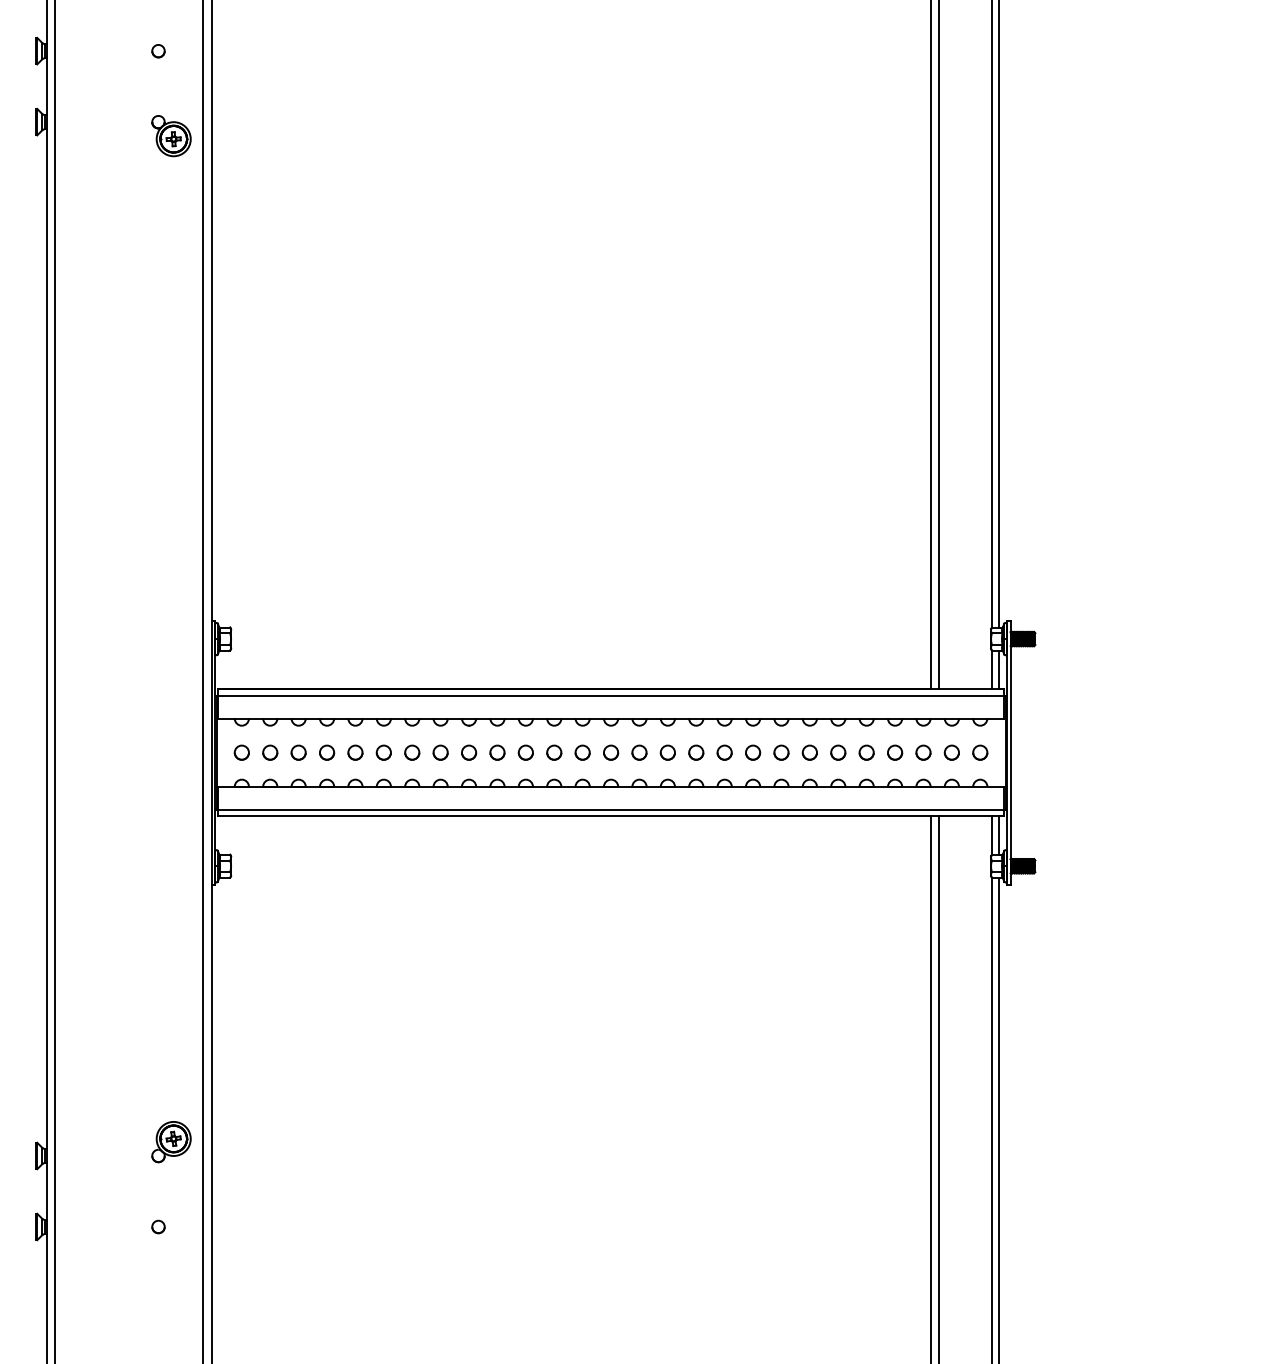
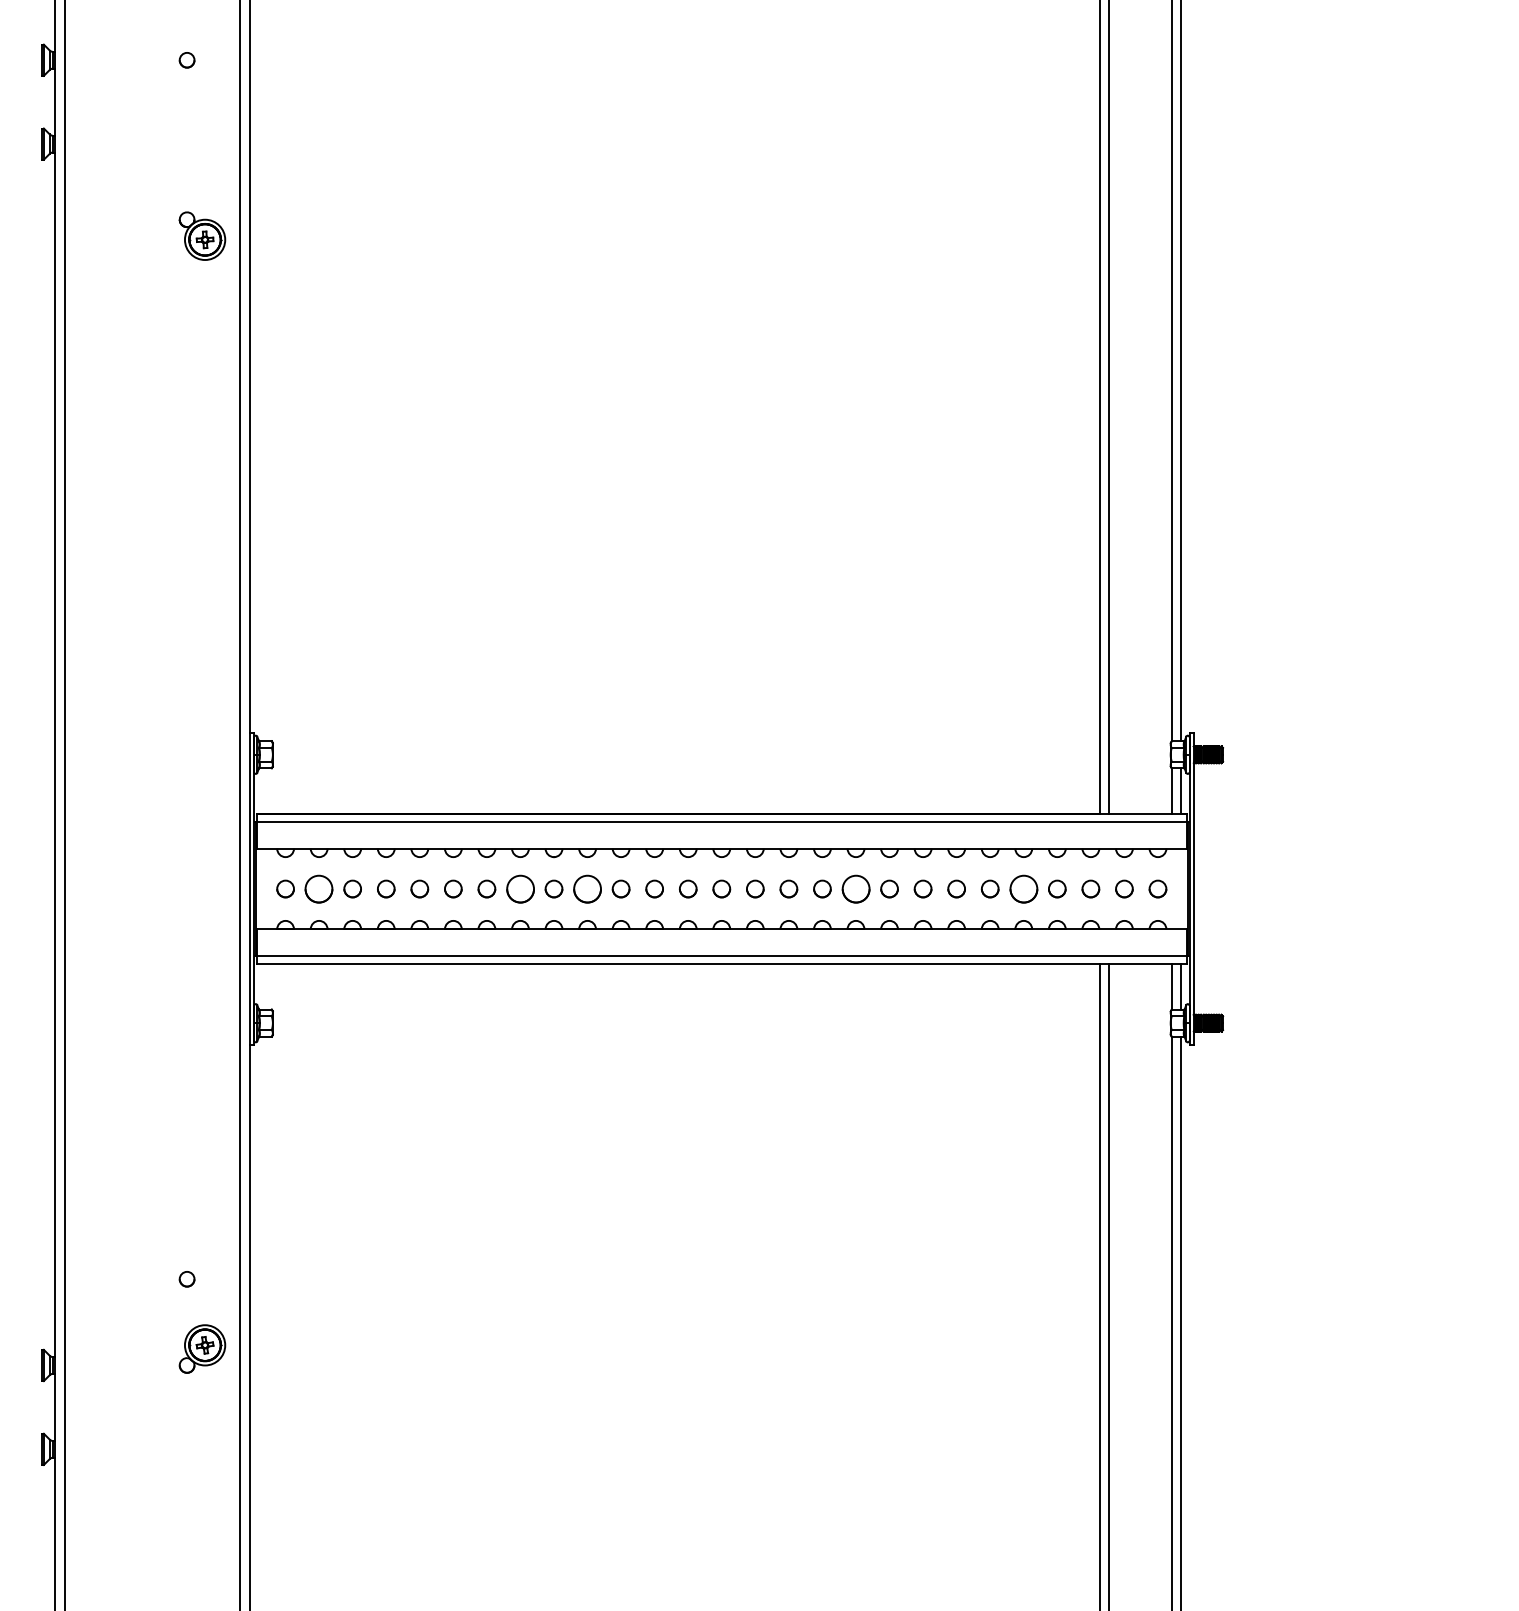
part: (171, 136) -> (202, 236), moved
circle: (270, 752) -> (319, 888), size x1.6
circle: (440, 752) -> (520, 888), size x1.6
circle: (497, 752) -> (587, 888), size x1.6
circle: (724, 752) -> (855, 888), size x1.6
circle: (866, 752) -> (1023, 888), size x1.6
part: (158, 1226) -> (187, 1278), moved

